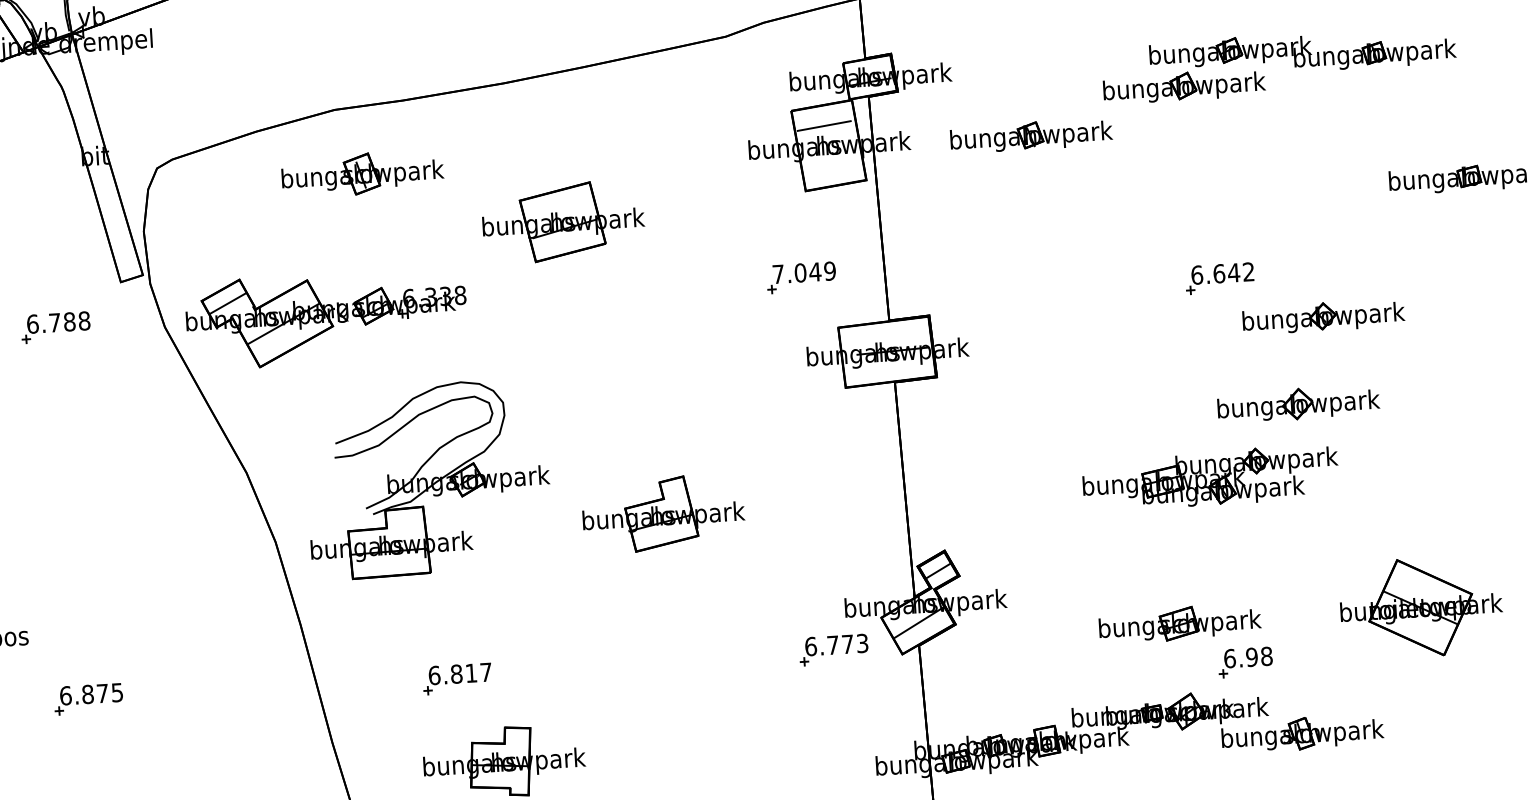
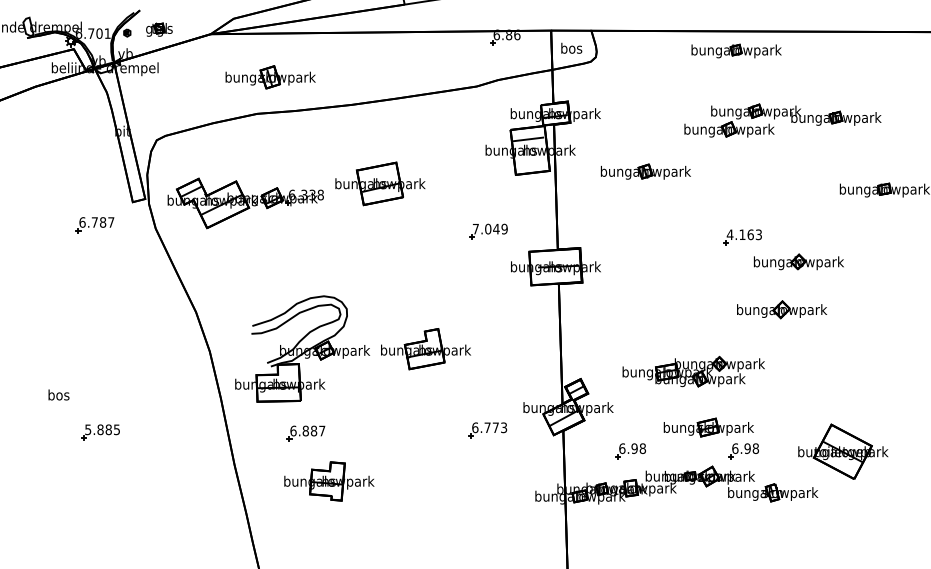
part: (1030, 135) -> (645, 171), moved
part: (362, 174) -> (270, 77), moved
text: (1221, 273) -> (743, 234), 6.642 -> 4.163
part: (801, 277) -> (488, 231), moved
part: (326, 318) -> (245, 203), moved
text: (84, 321) -> (111, 222), 6.788 -> 6.787
part: (1210, 477) -> (693, 371), moved
part: (427, 478) -> (302, 348), moved
part: (1421, 606) -> (843, 451), moved
part: (833, 650) -> (487, 430), moved
text: (470, 672) -> (313, 430), 6.817 -> 6.887
part: (1041, 675) -> (630, 451), added
text: (84, 694) -> (98, 429), 6.875 -> 5.885

